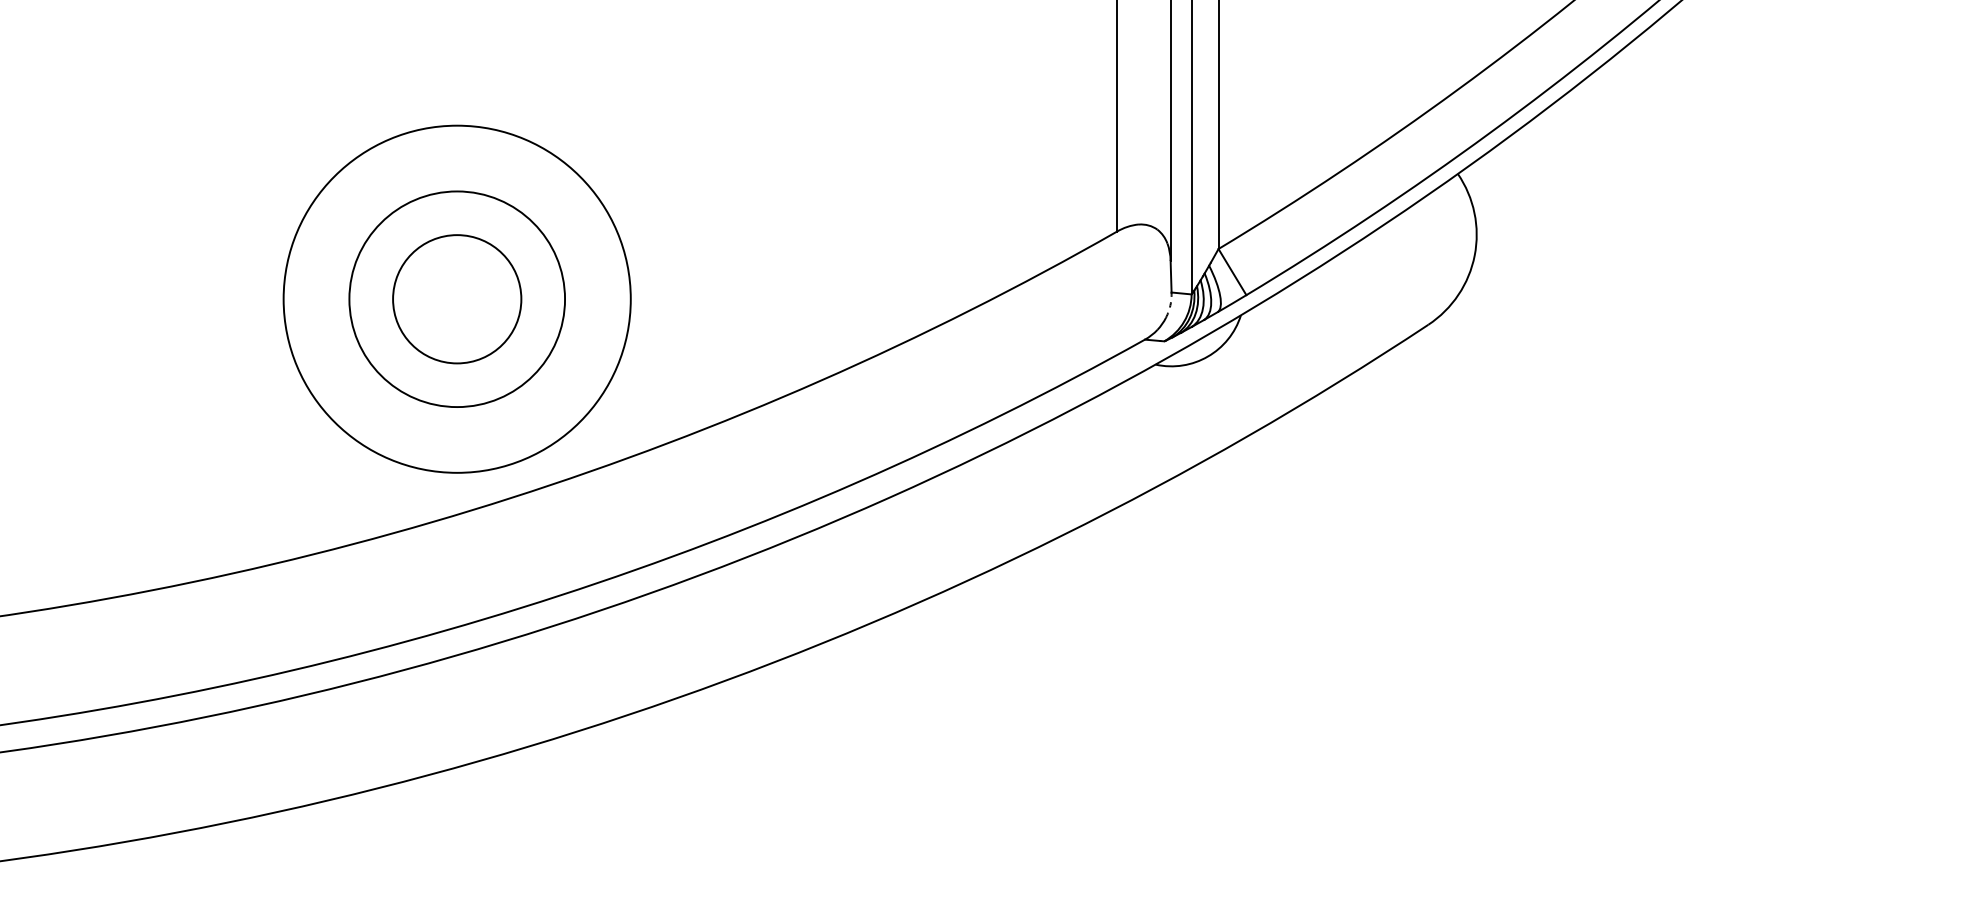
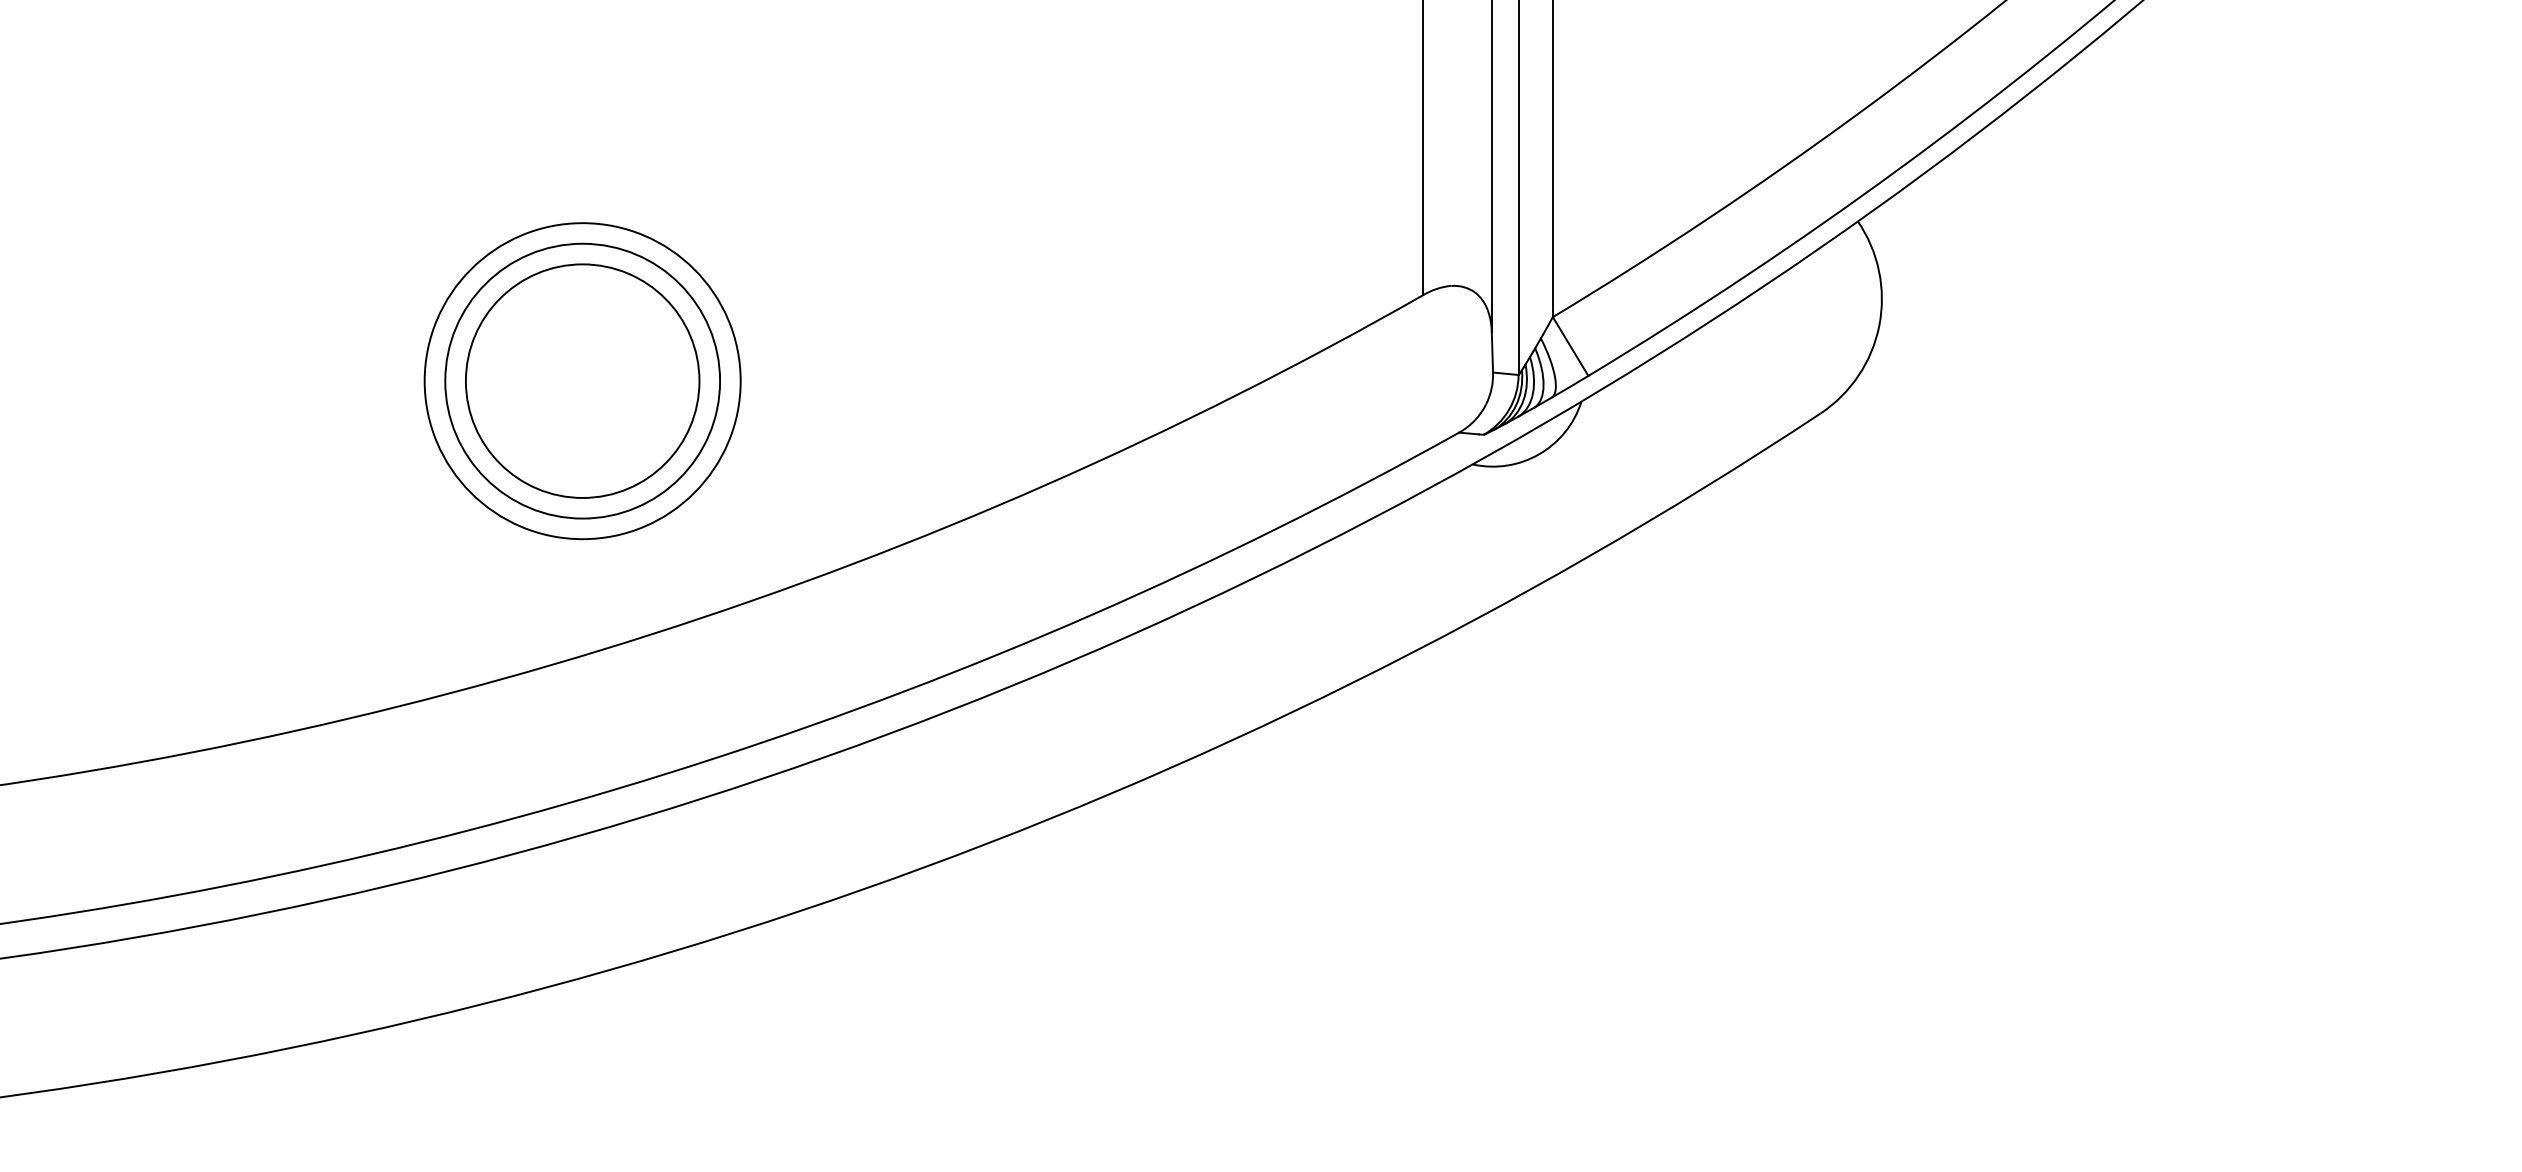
circle: (457, 298) -> (582, 380), size x1.43
circle: (457, 299) -> (582, 381), size x0.71
arc: (1170, 305) -> (1491, 389), dashed -> solid

